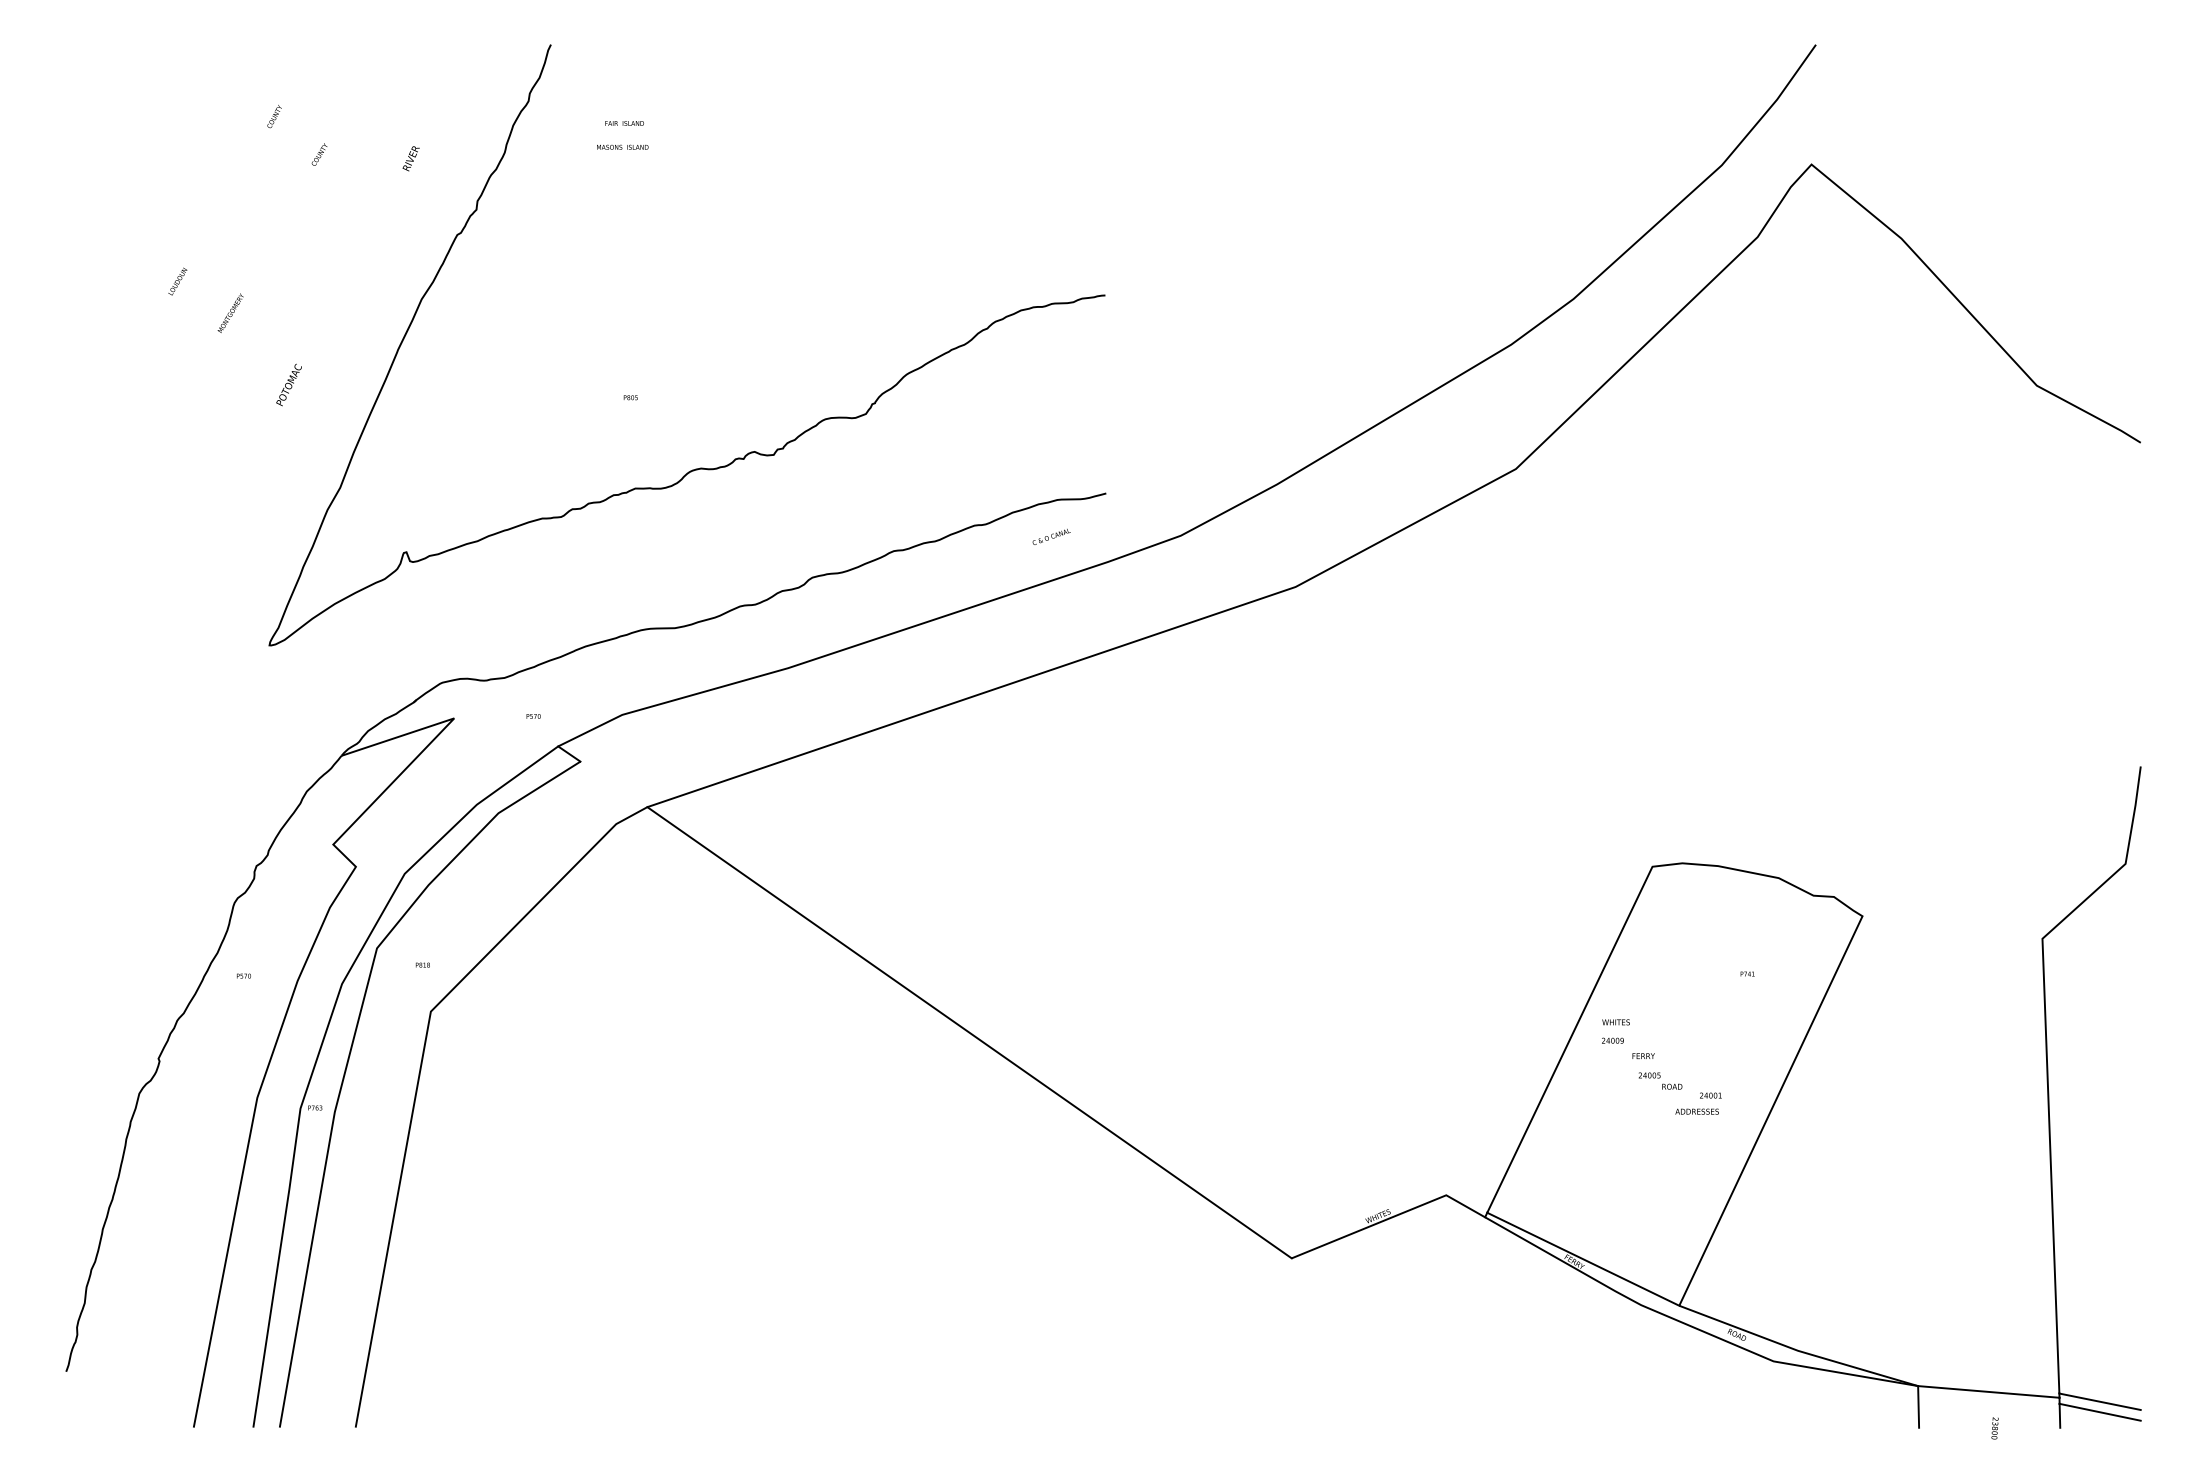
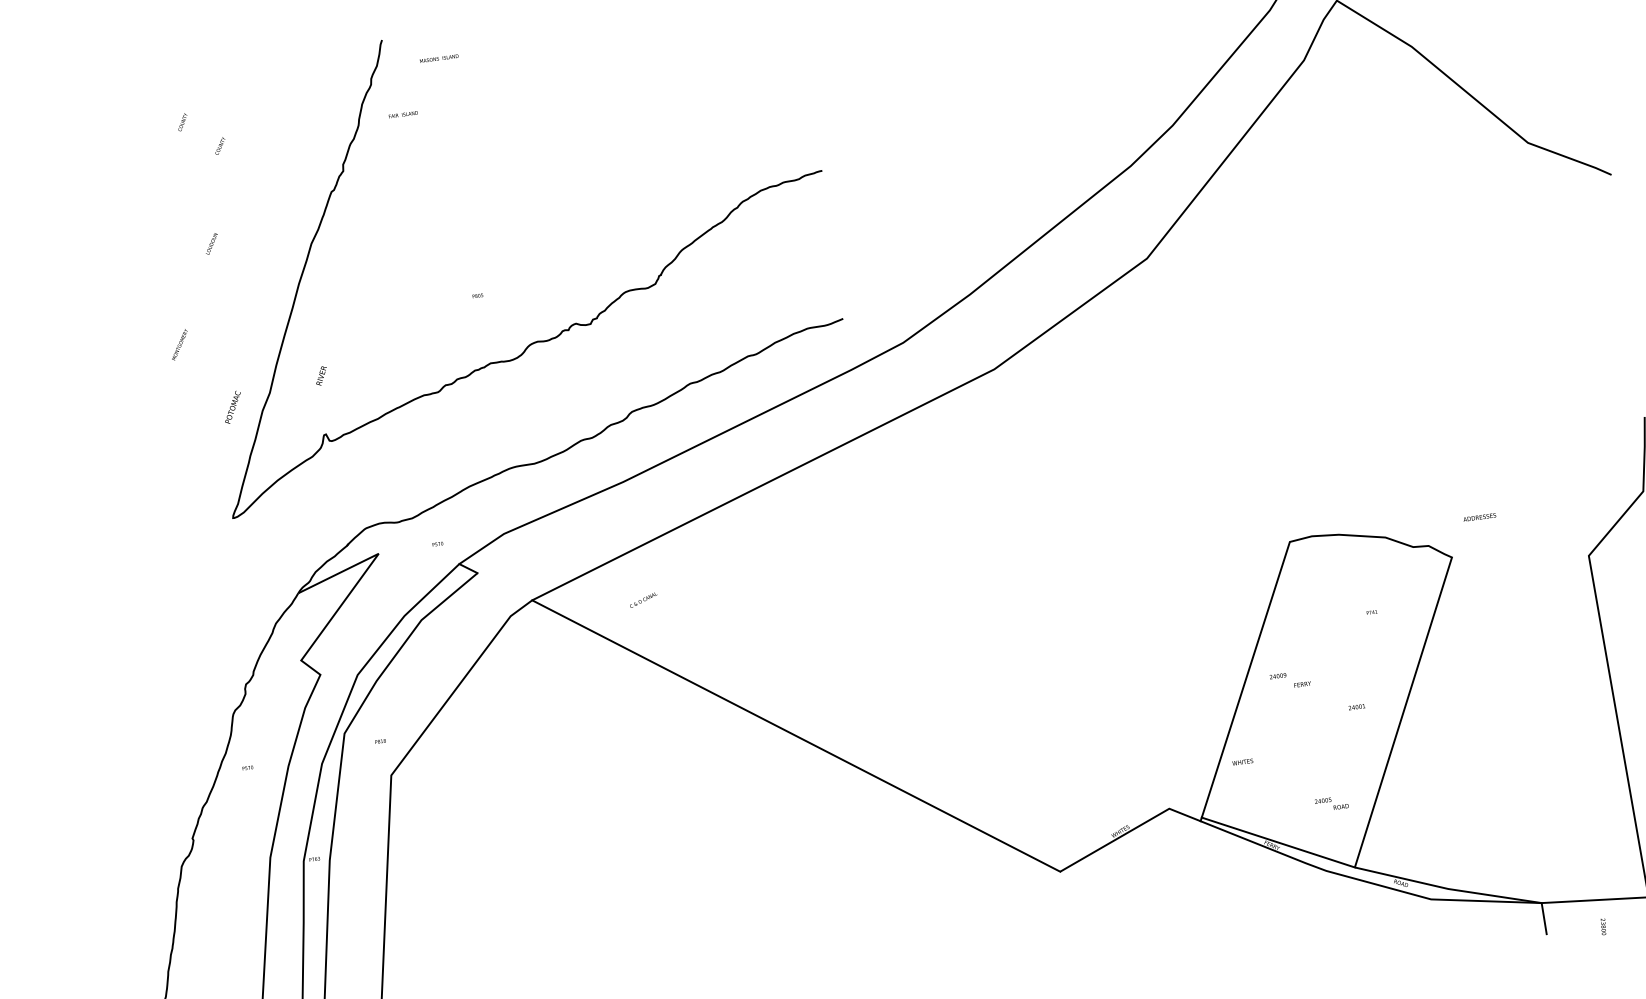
text: (624, 123) -> (403, 114), moved
text: (622, 146) -> (439, 58), moved
text: (410, 158) -> (321, 375), moved
text: (177, 281) -> (211, 243), moved
text: (230, 312) -> (179, 344), moved
text: (288, 384) -> (232, 407), moved
text: (1051, 536) -> (643, 599), moved
text: (1615, 1022) -> (1242, 762), moved
text: (1660, 1080) -> (1331, 803), moved
text: (1696, 1111) -> (1479, 517), moved

